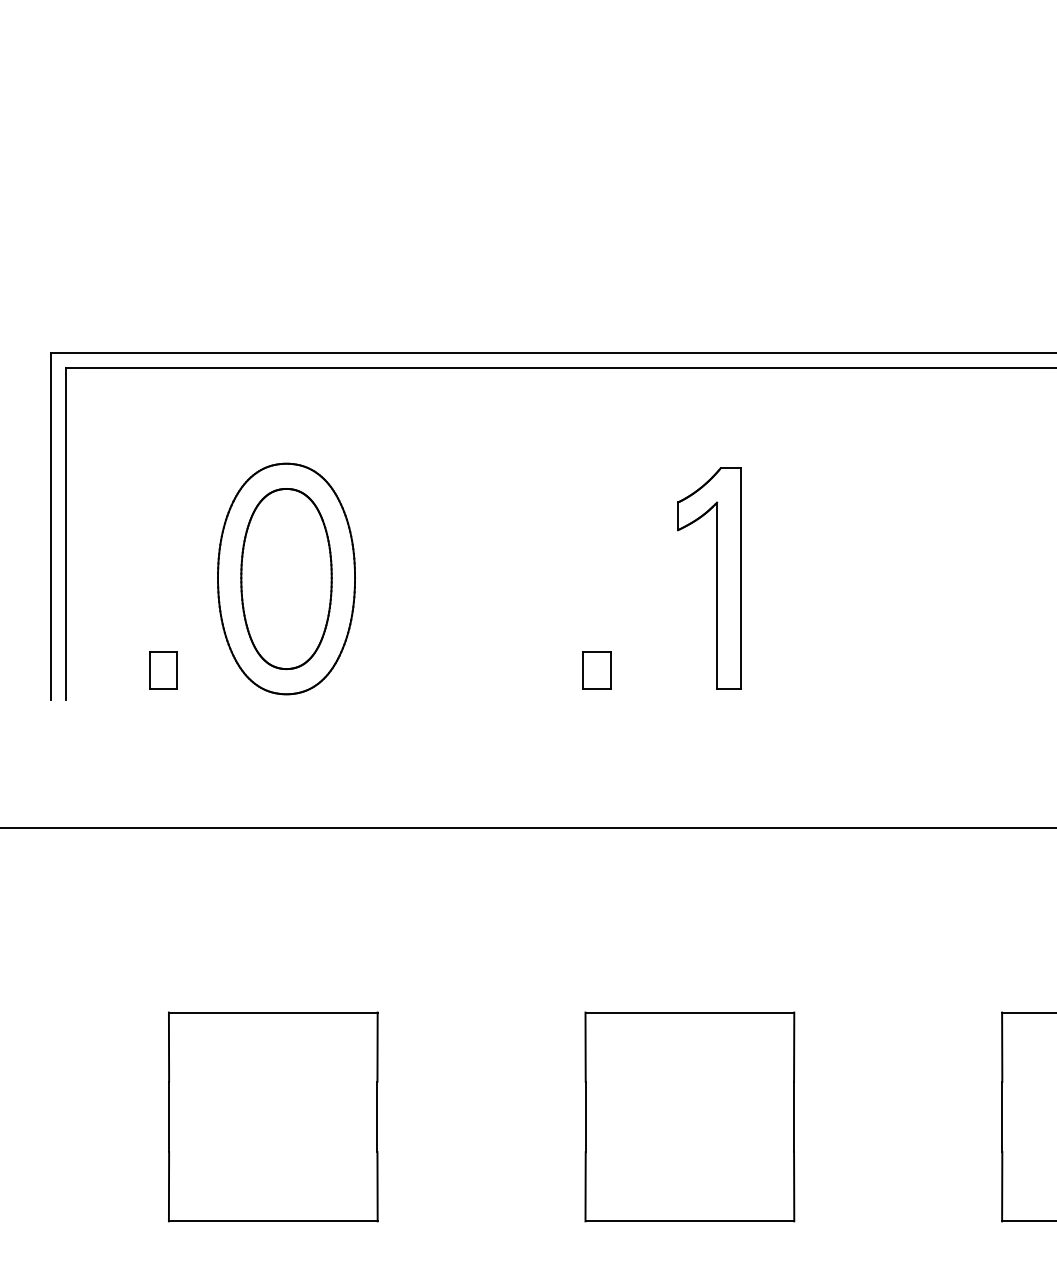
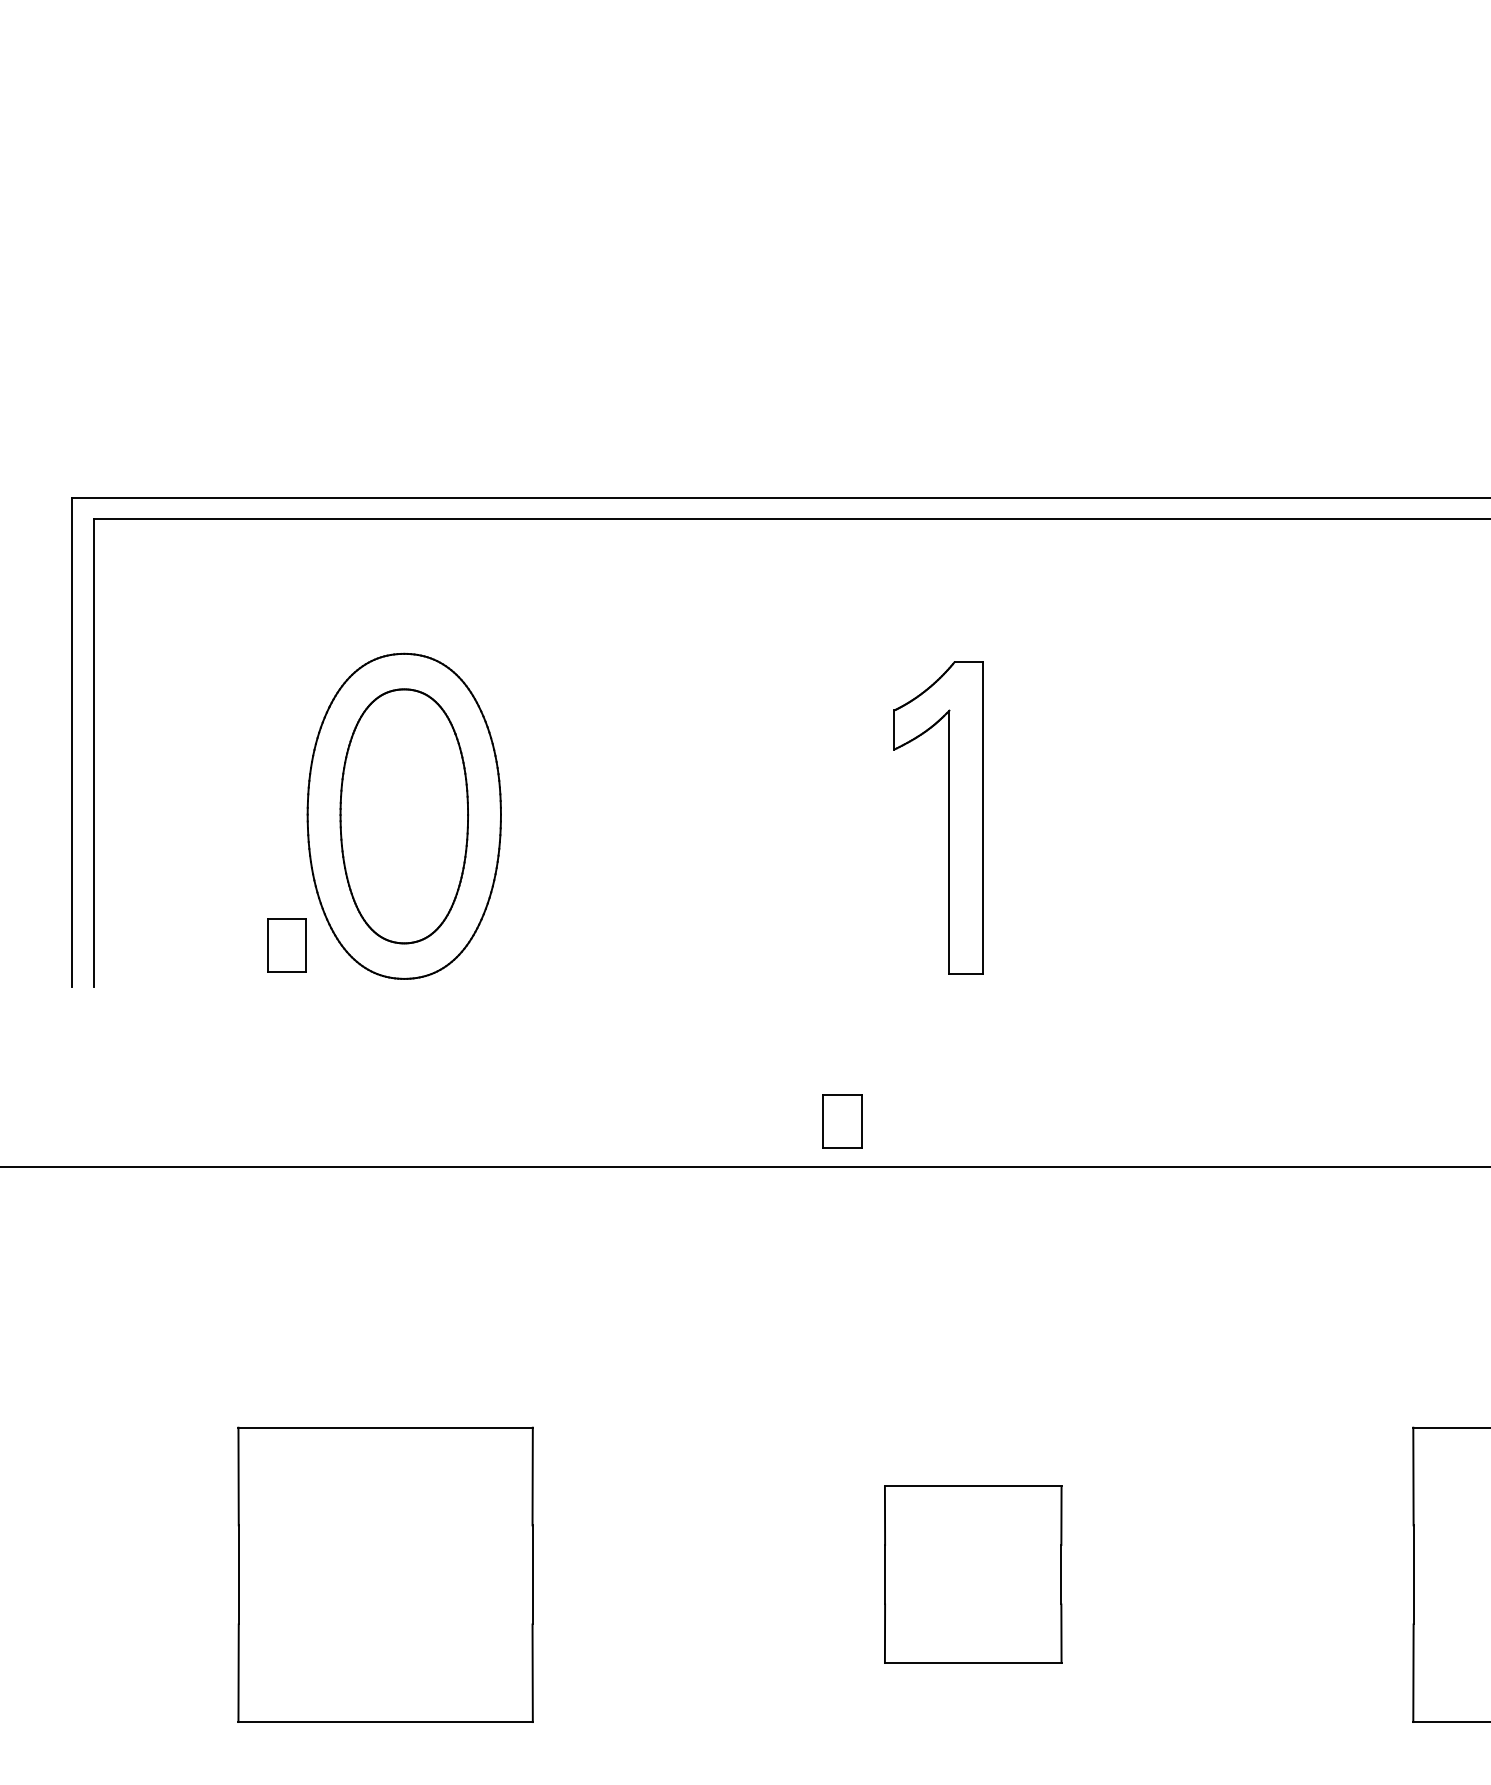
part: (716, 578) -> (948, 817), moved
part: (163, 670) -> (286, 945), moved
part: (597, 670) -> (842, 1121), moved
part: (690, 1116) -> (973, 1574), size x0.6

